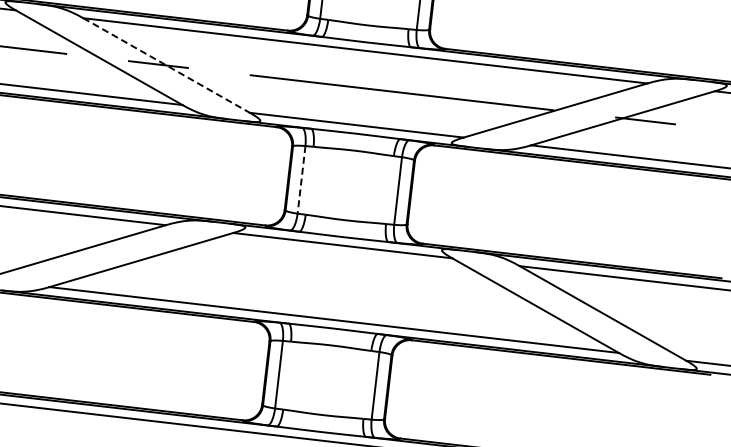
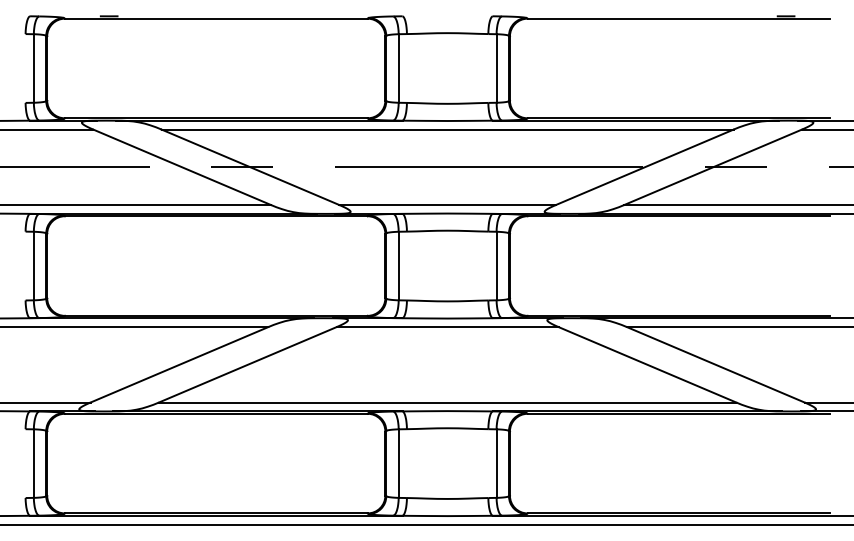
line: (166, 65) -> (250, 167), dashed -> solid
line: (301, 180) -> (398, 266), dashed -> solid

